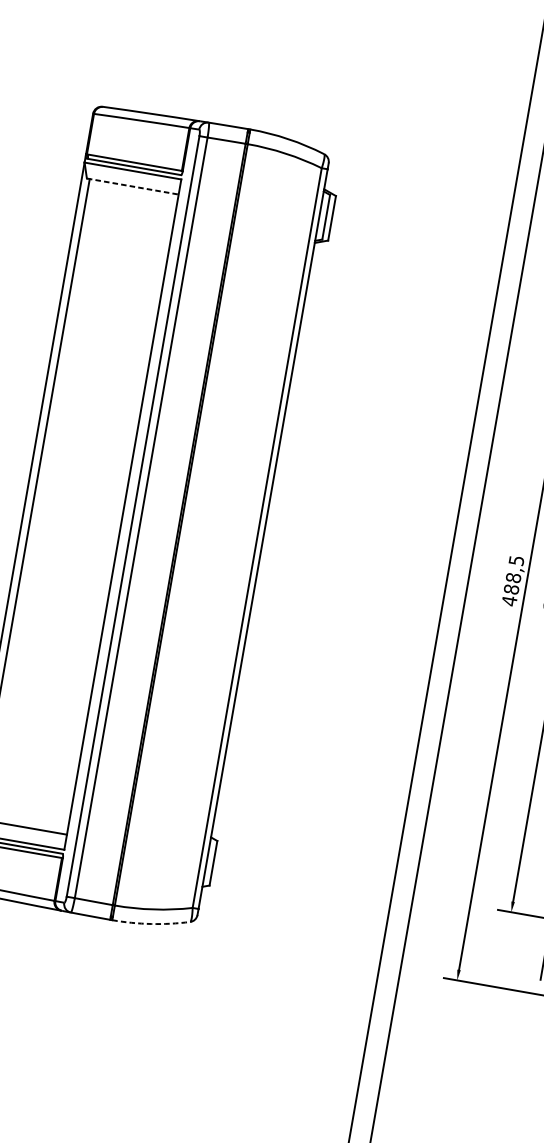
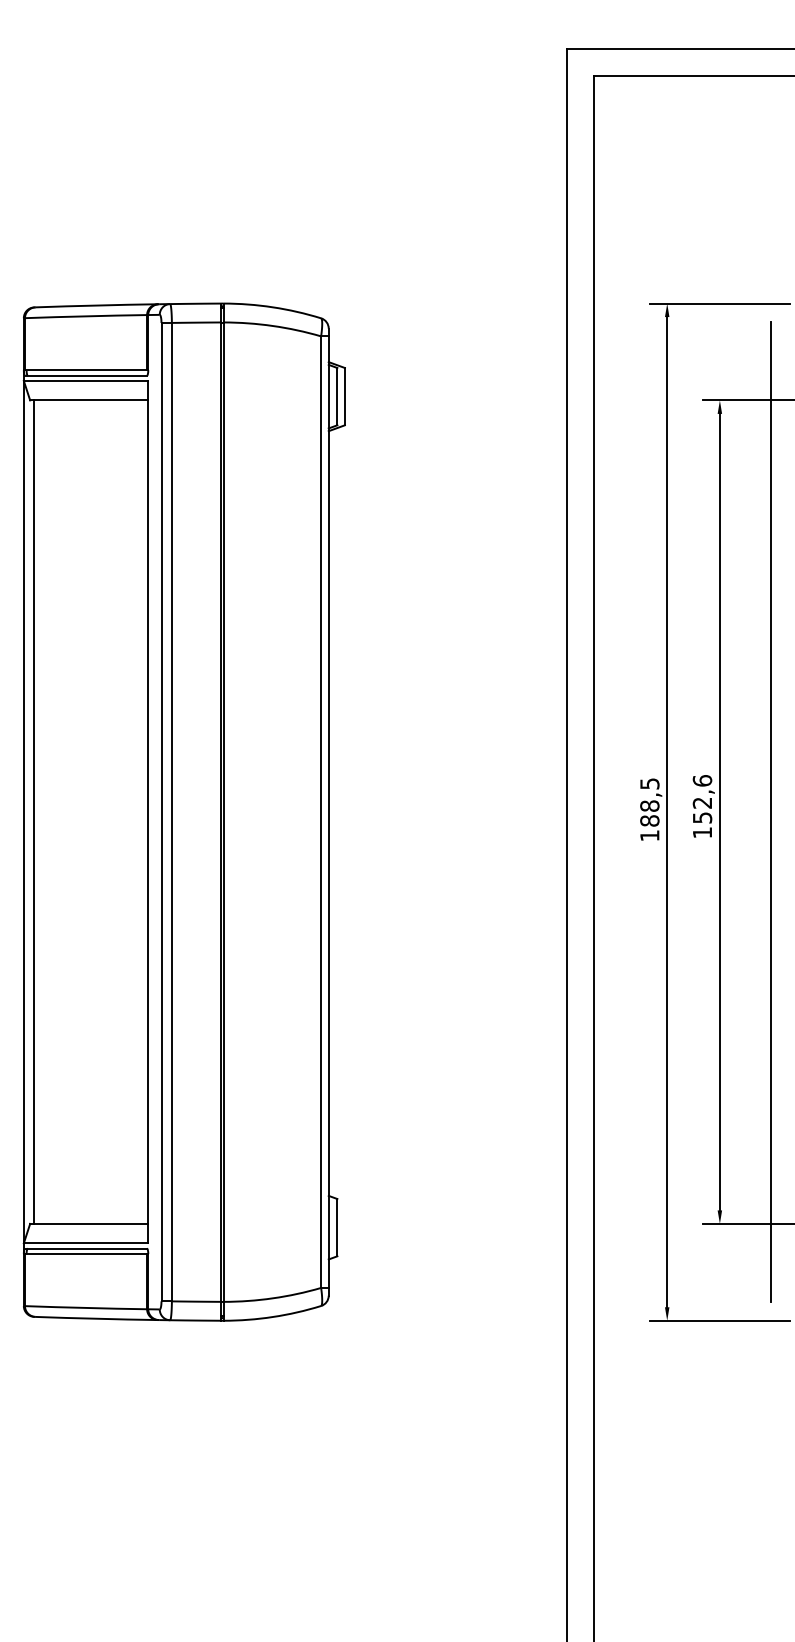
line: (133, 186) -> (89, 400), dashed -> solid
text: (509, 600) -> (649, 835), 488,5 -> 188,5
arc: (150, 924) -> (272, 1317), dashed -> solid

